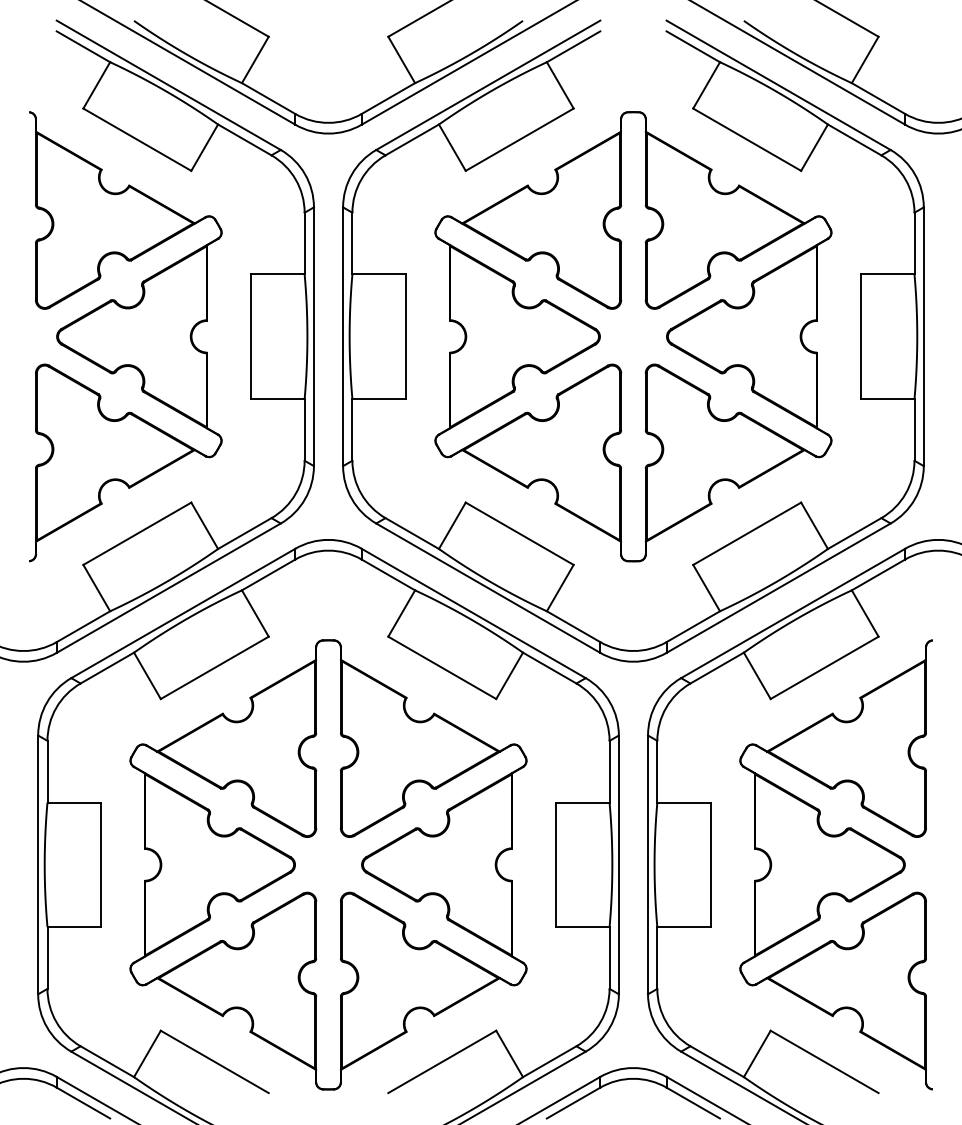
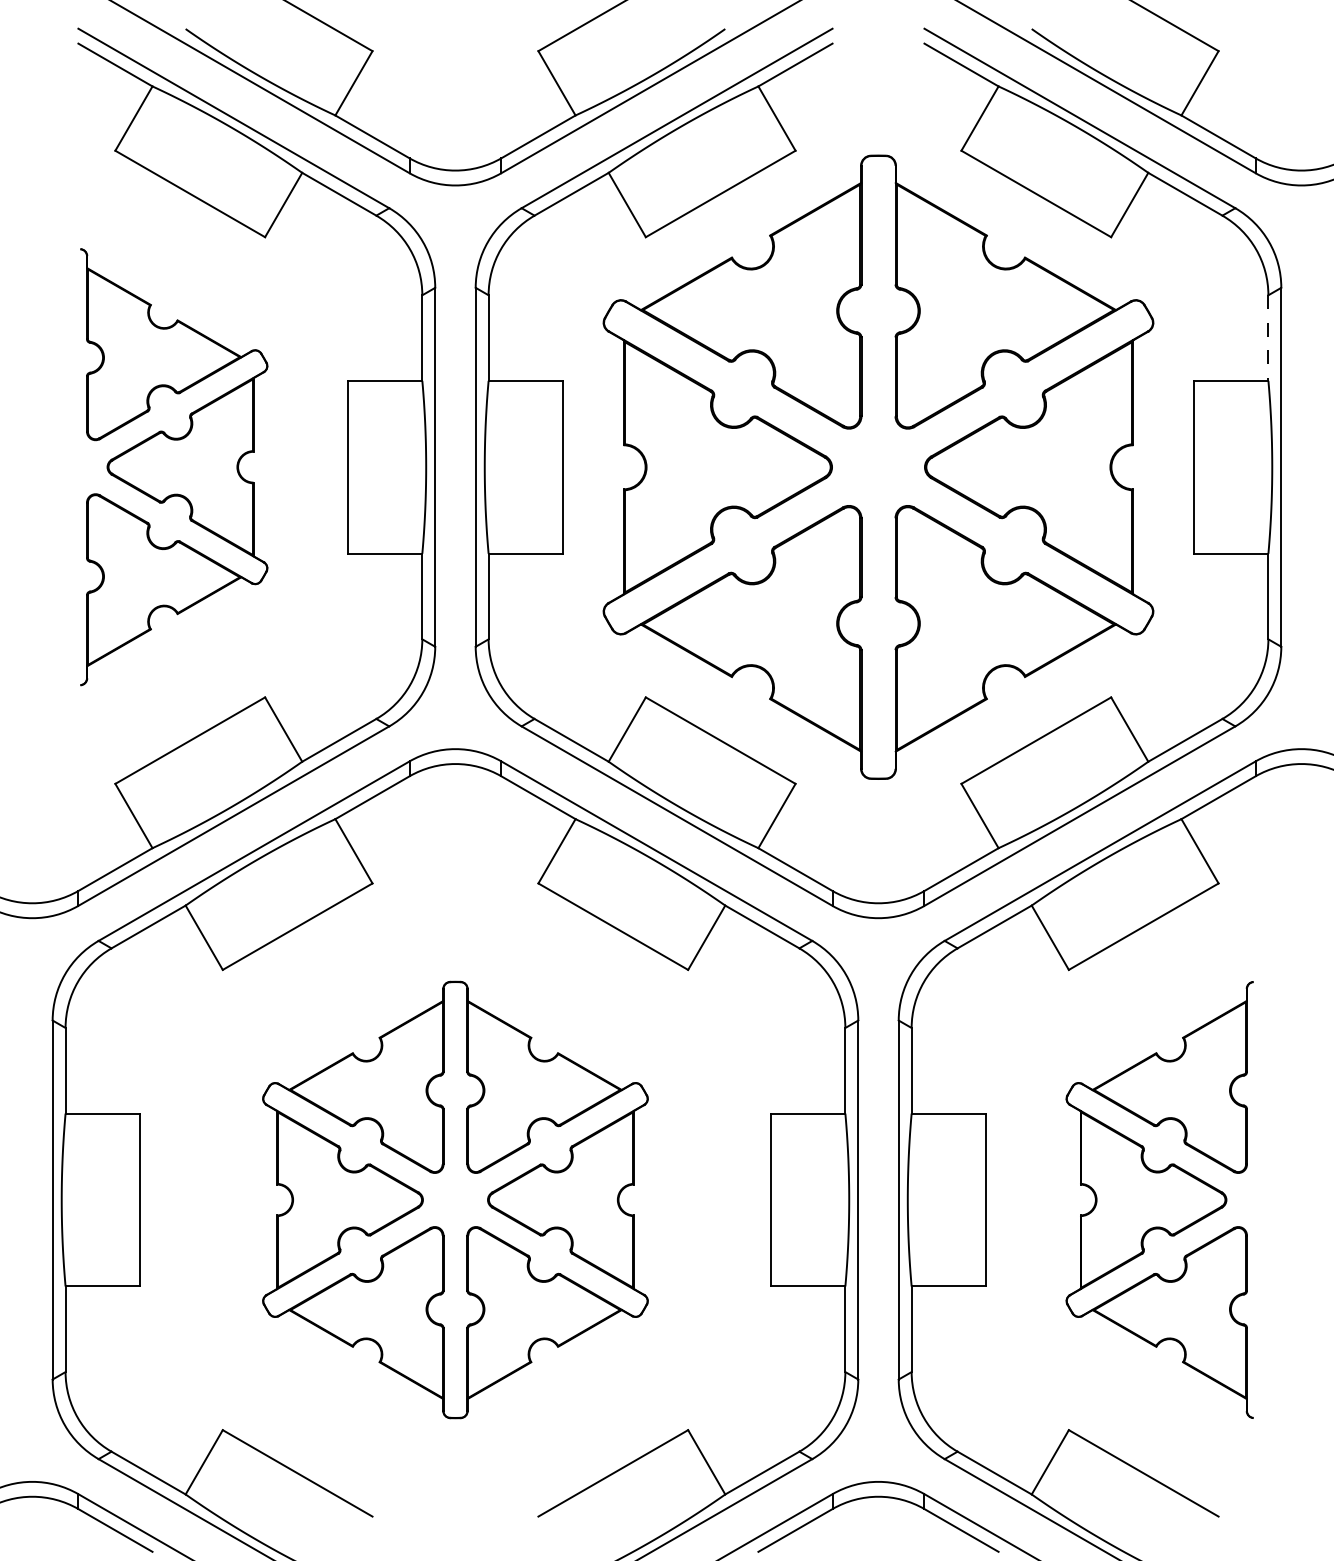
line: (914, 243) -> (1268, 338), solid -> dashed
part: (126, 336) -> (174, 466), size x0.7
part: (328, 864) -> (455, 1199), size x0.7
part: (835, 864) -> (1159, 1199), size x0.7

